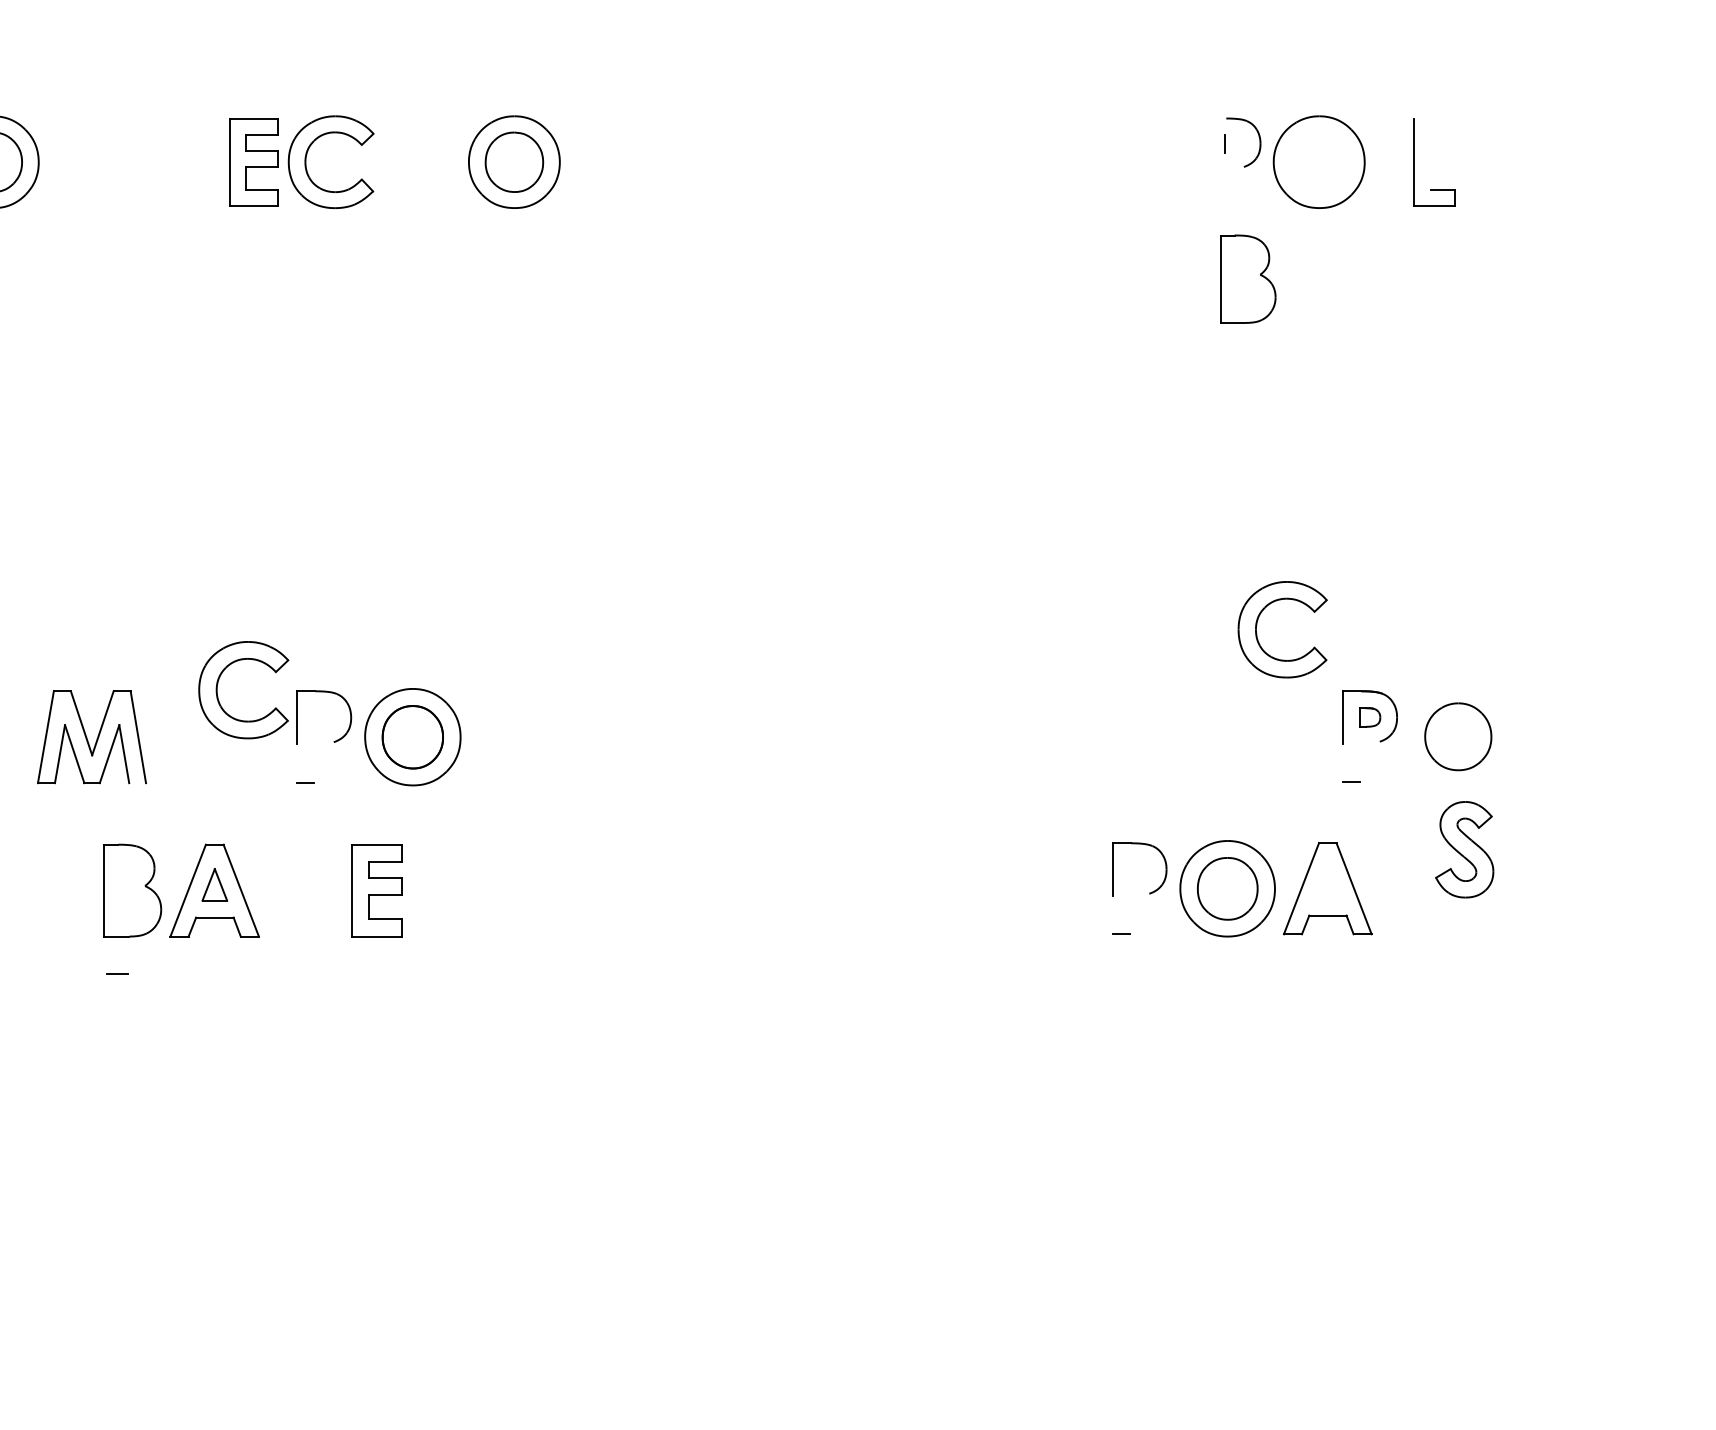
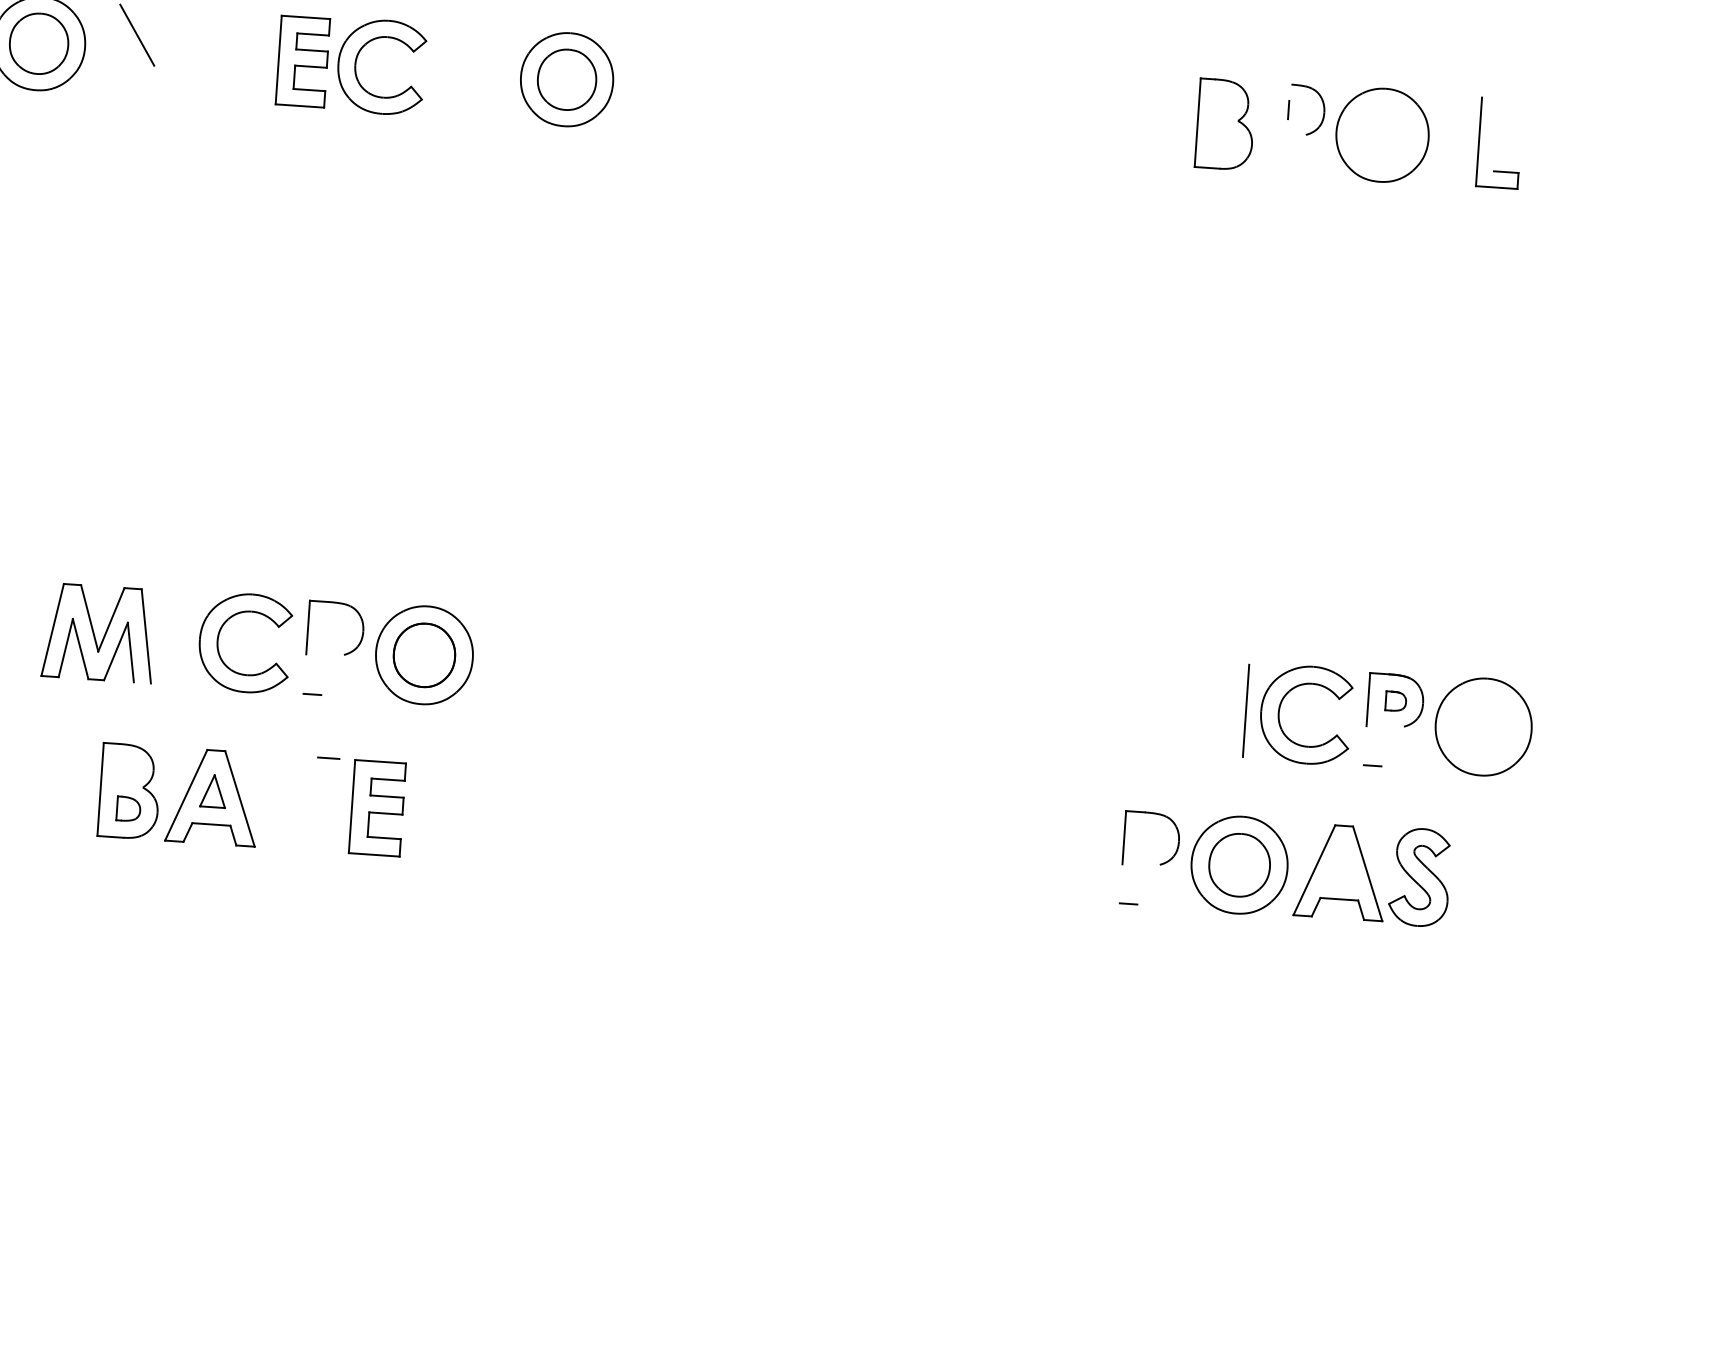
line: (88, 147) -> (136, 35), added
part: (1248, 278) -> (1225, 123), moved
part: (1257, 625) -> (1280, 708), moved
part: (218, 696) -> (218, 647), moved
line: (1223, 736) -> (1245, 710), added
part: (1458, 736) -> (1484, 726), size x1.43
part: (1464, 849) -> (1419, 877), moved
part: (132, 907) -> (128, 808), added
line: (117, 973) -> (328, 758), moved

